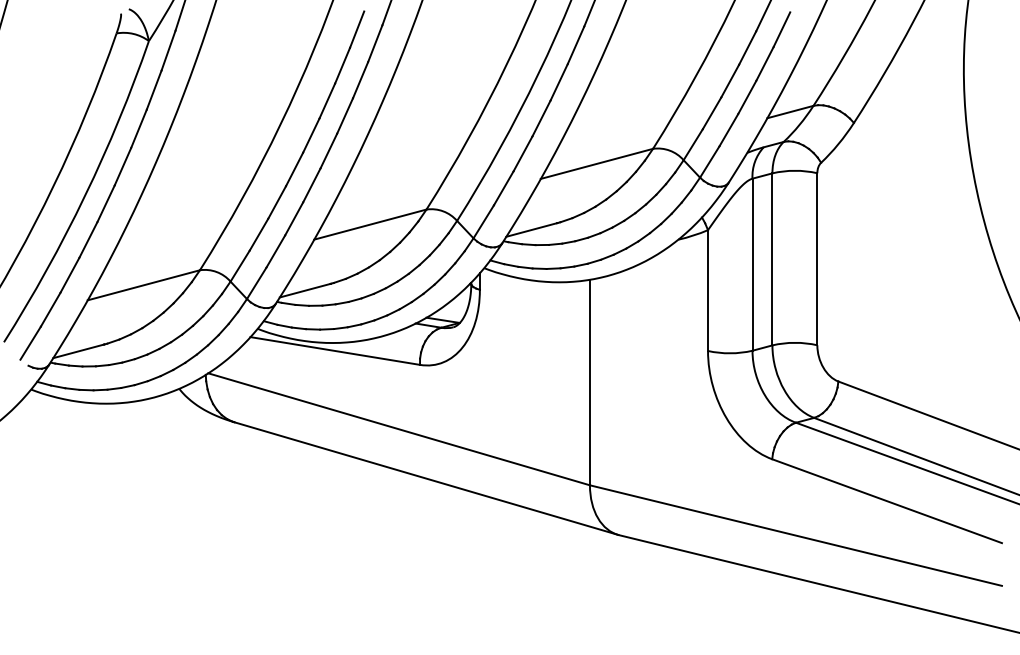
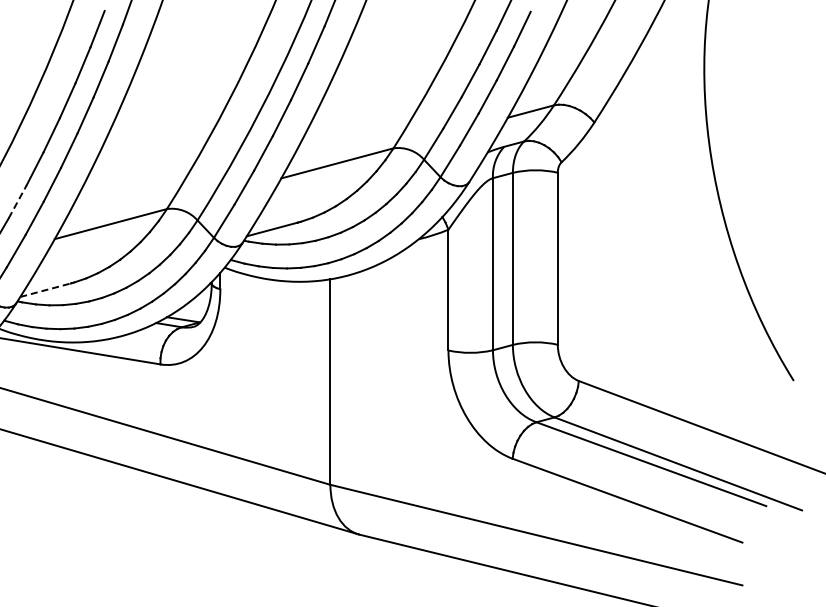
line: (277, 202) -> (17, 202), solid -> dashed
line: (305, 290) -> (45, 290), solid -> dashed

